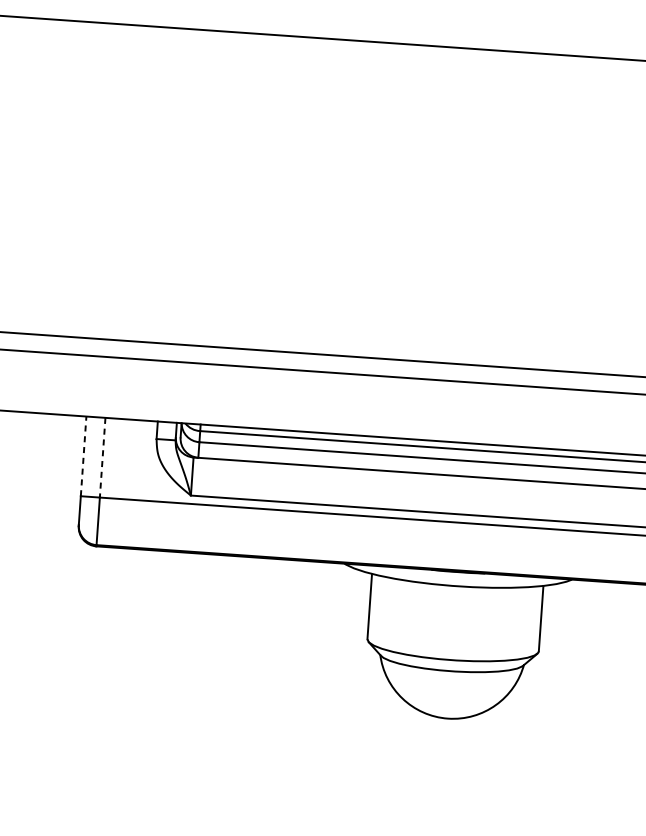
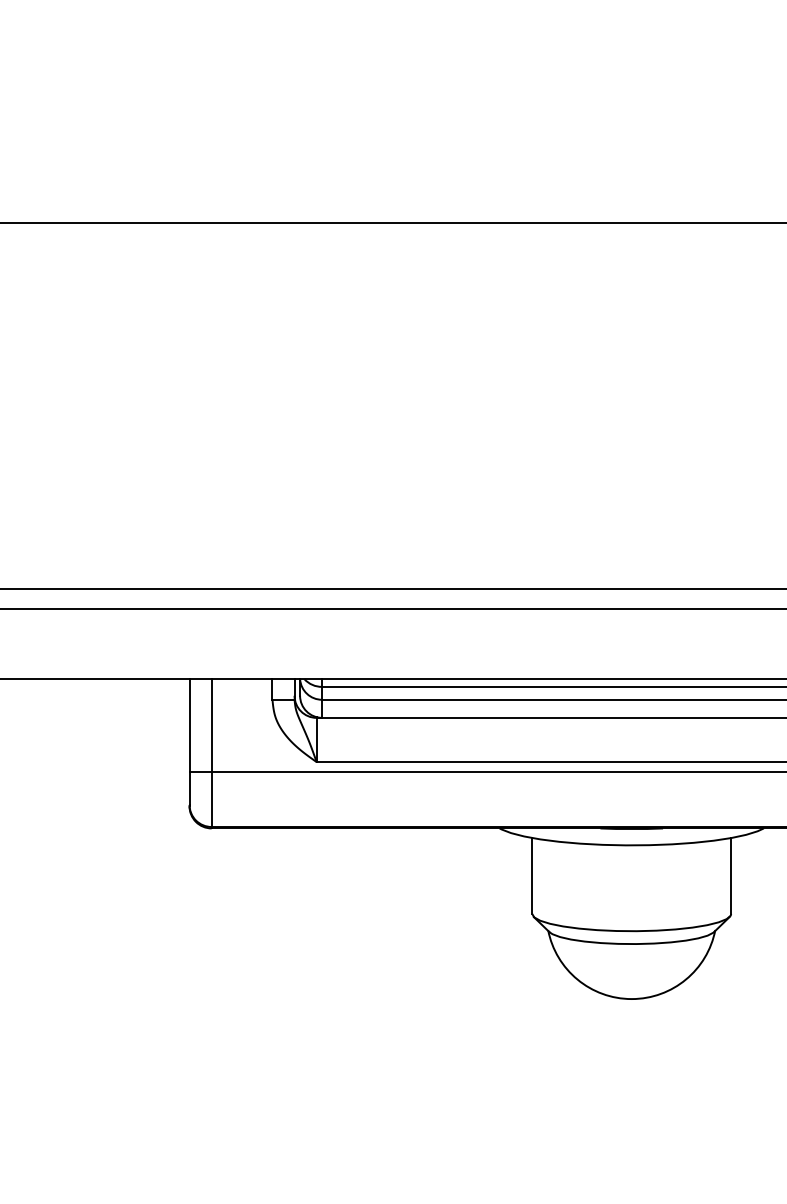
line: (83, 456) -> (189, 725), dashed -> solid
line: (102, 458) -> (211, 726), dashed -> solid

